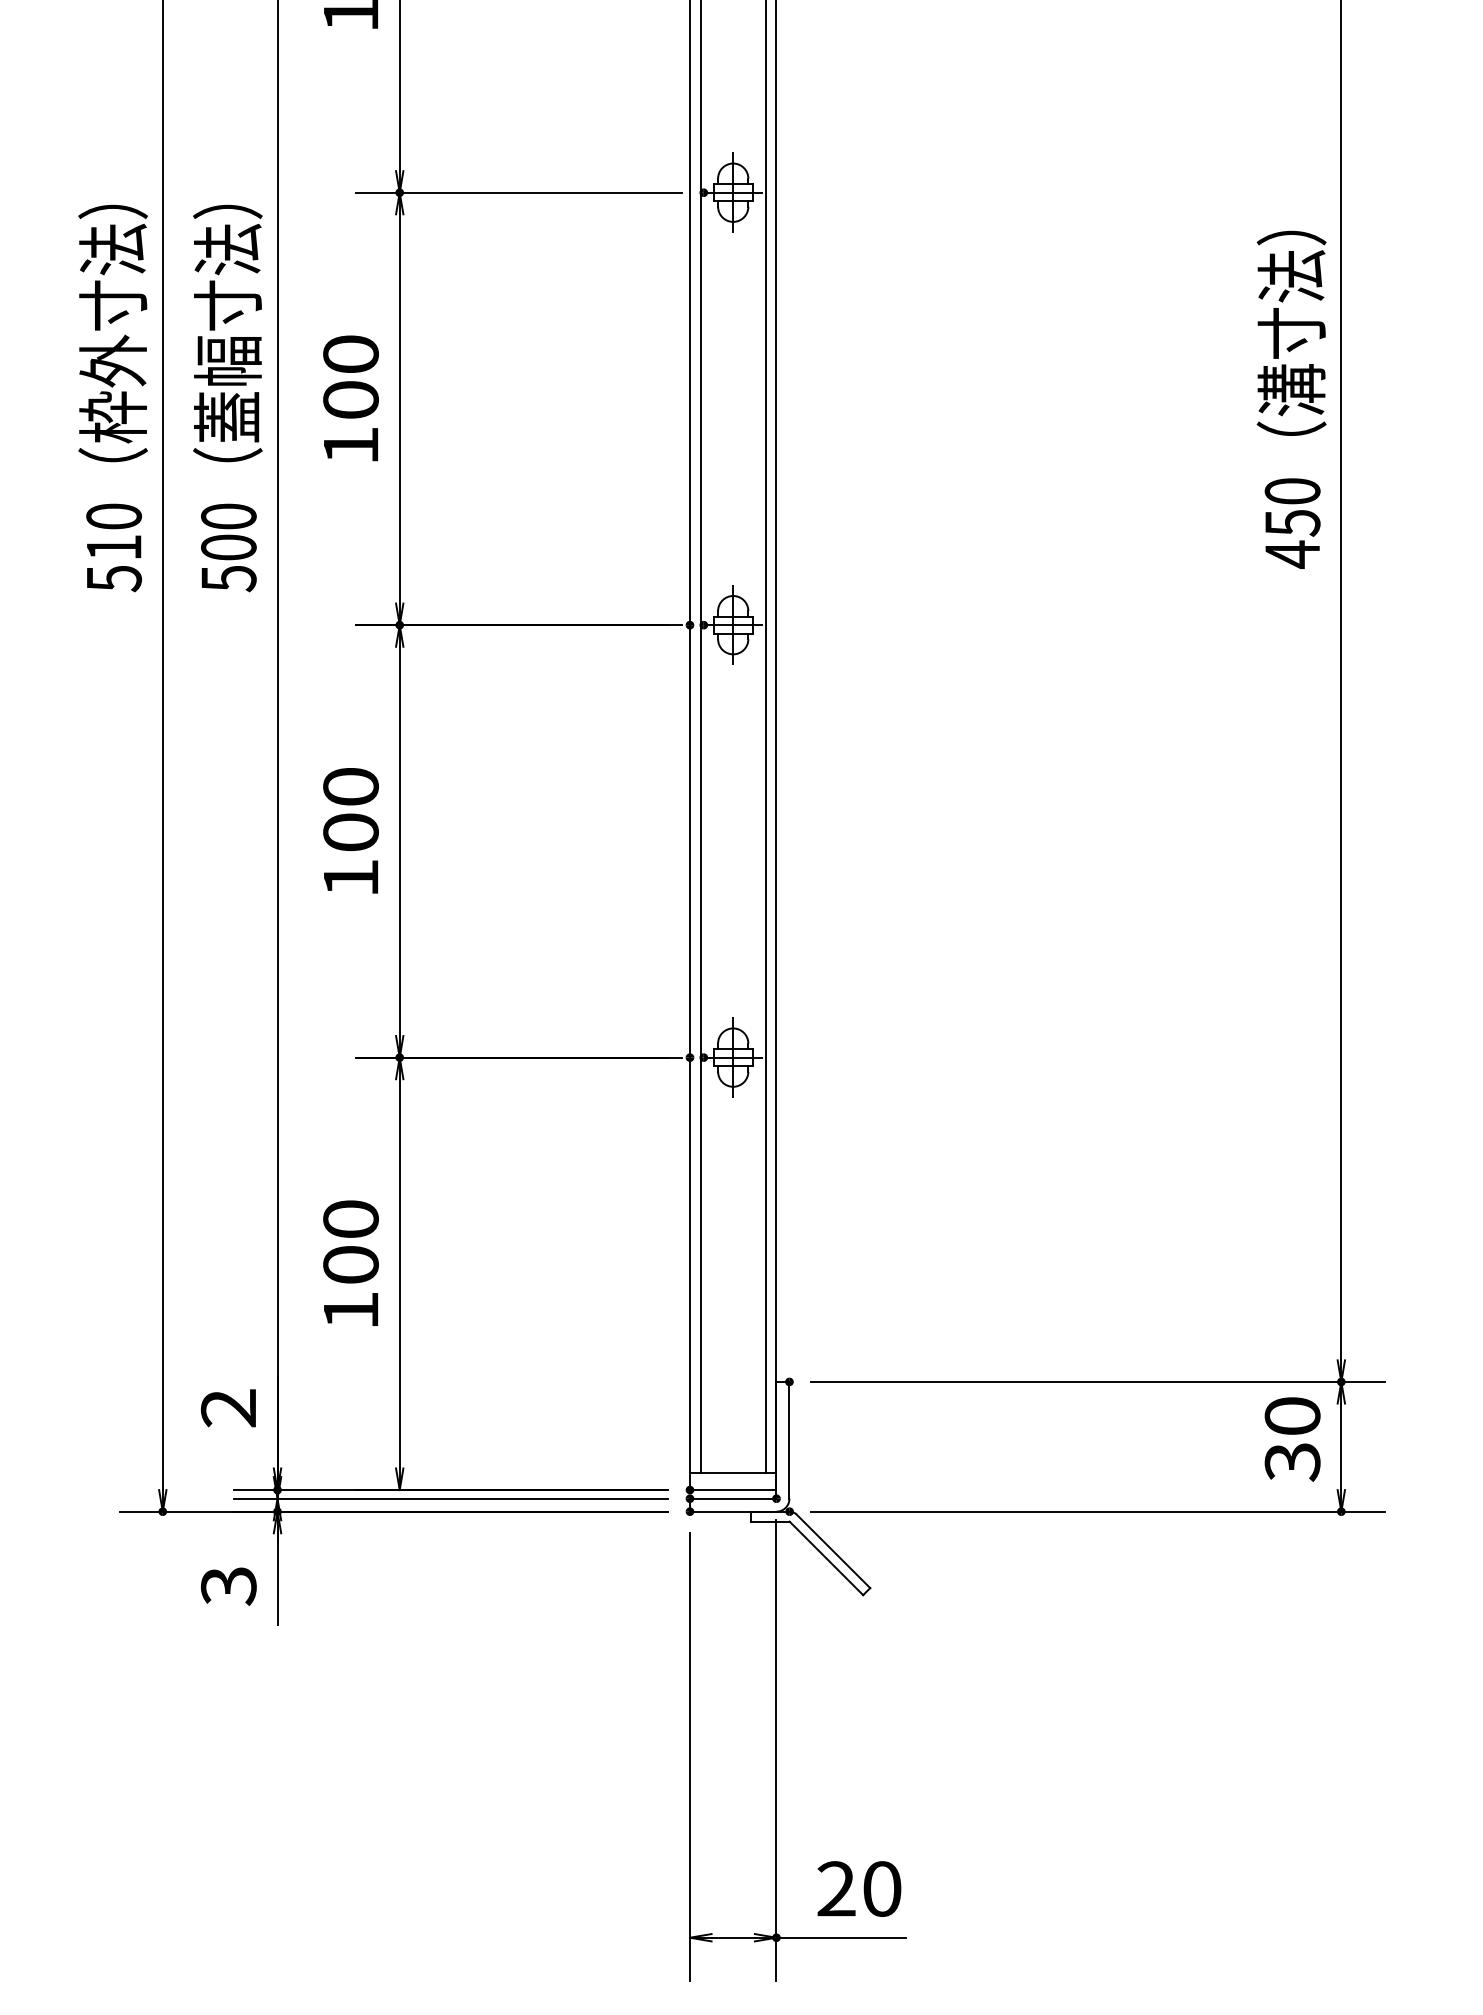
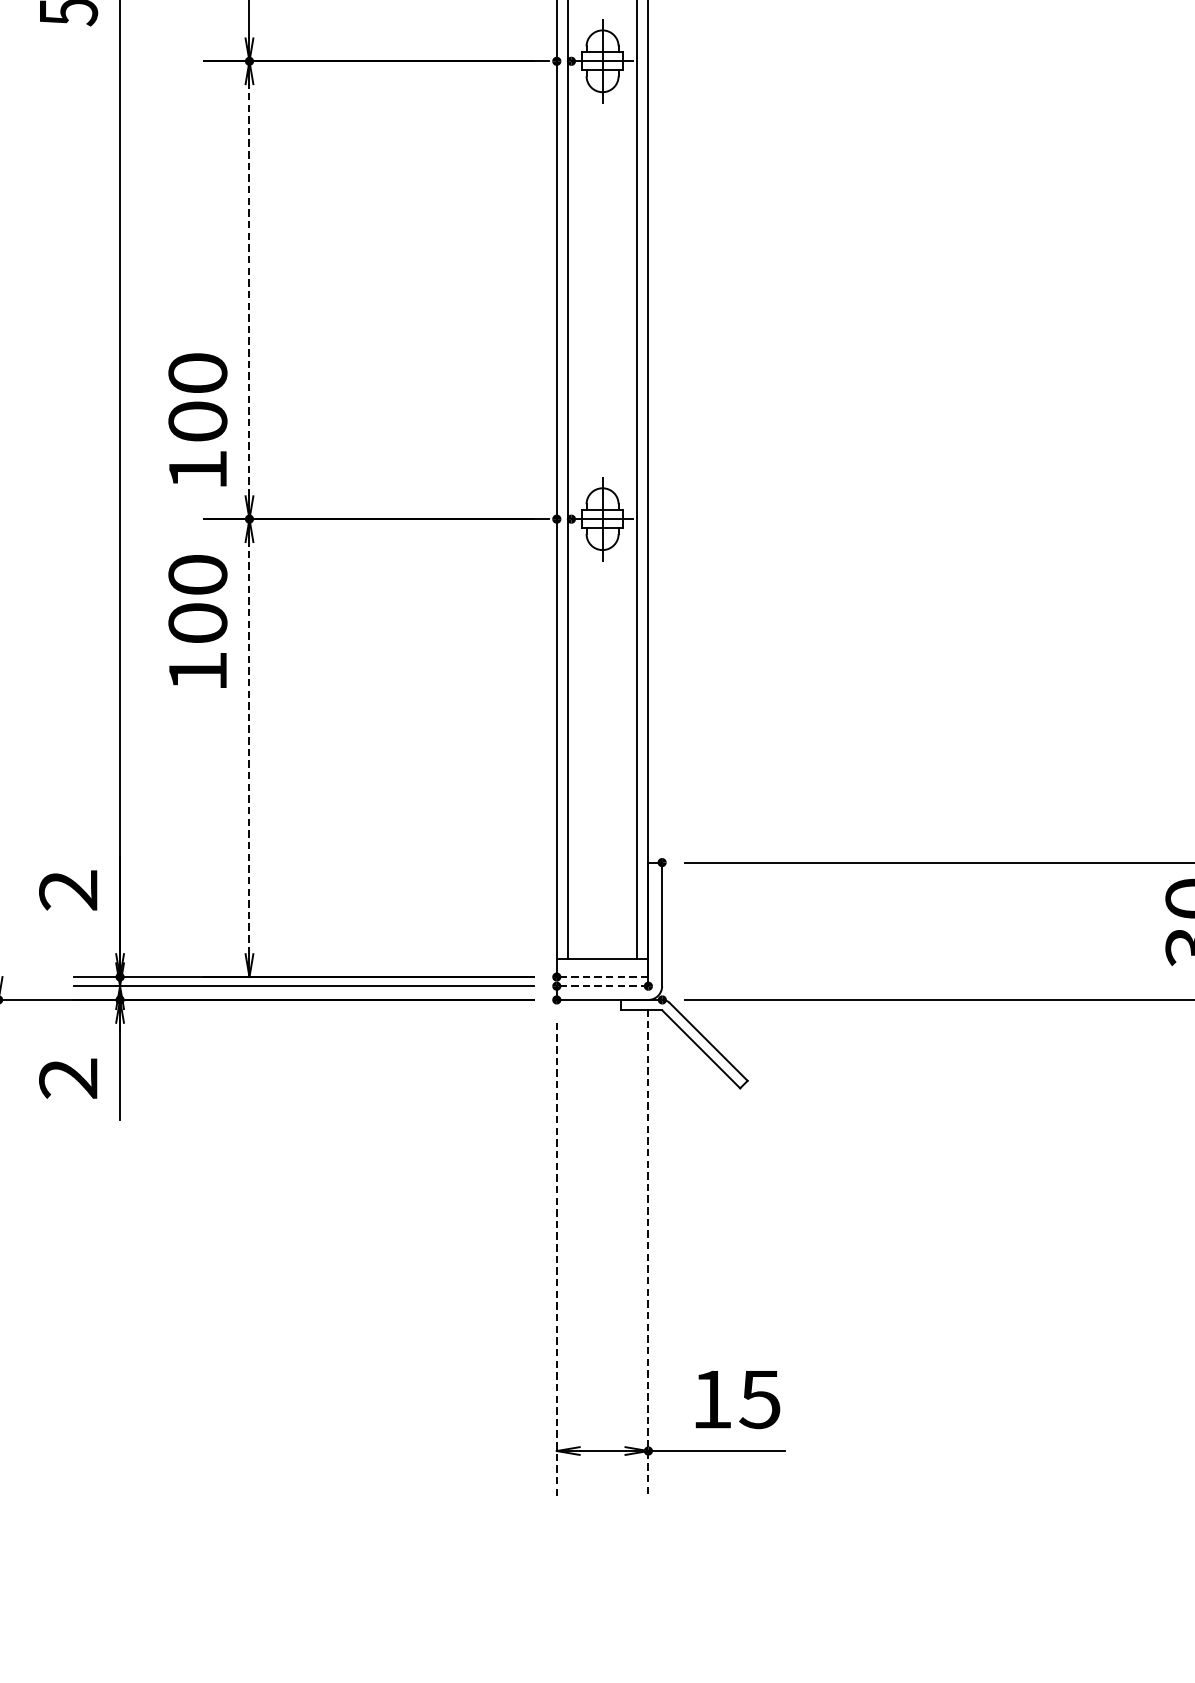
text: (350, 830) -> (197, 419), moved
line: (399, 841) -> (249, 290), solid -> dashed
text: (350, 1262) -> (197, 620), moved
line: (399, 1273) -> (249, 747), solid -> dashed
line: (732, 1490) -> (601, 977), solid -> dashed
line: (732, 1498) -> (601, 985), solid -> dashed
text: (228, 1586) -> (68, 1079), 3 -> 2
line: (776, 1751) -> (648, 1253), solid -> dashed
line: (689, 1757) -> (556, 1260), solid -> dashed
text: (859, 1888) -> (736, 1398), 20 -> 15

